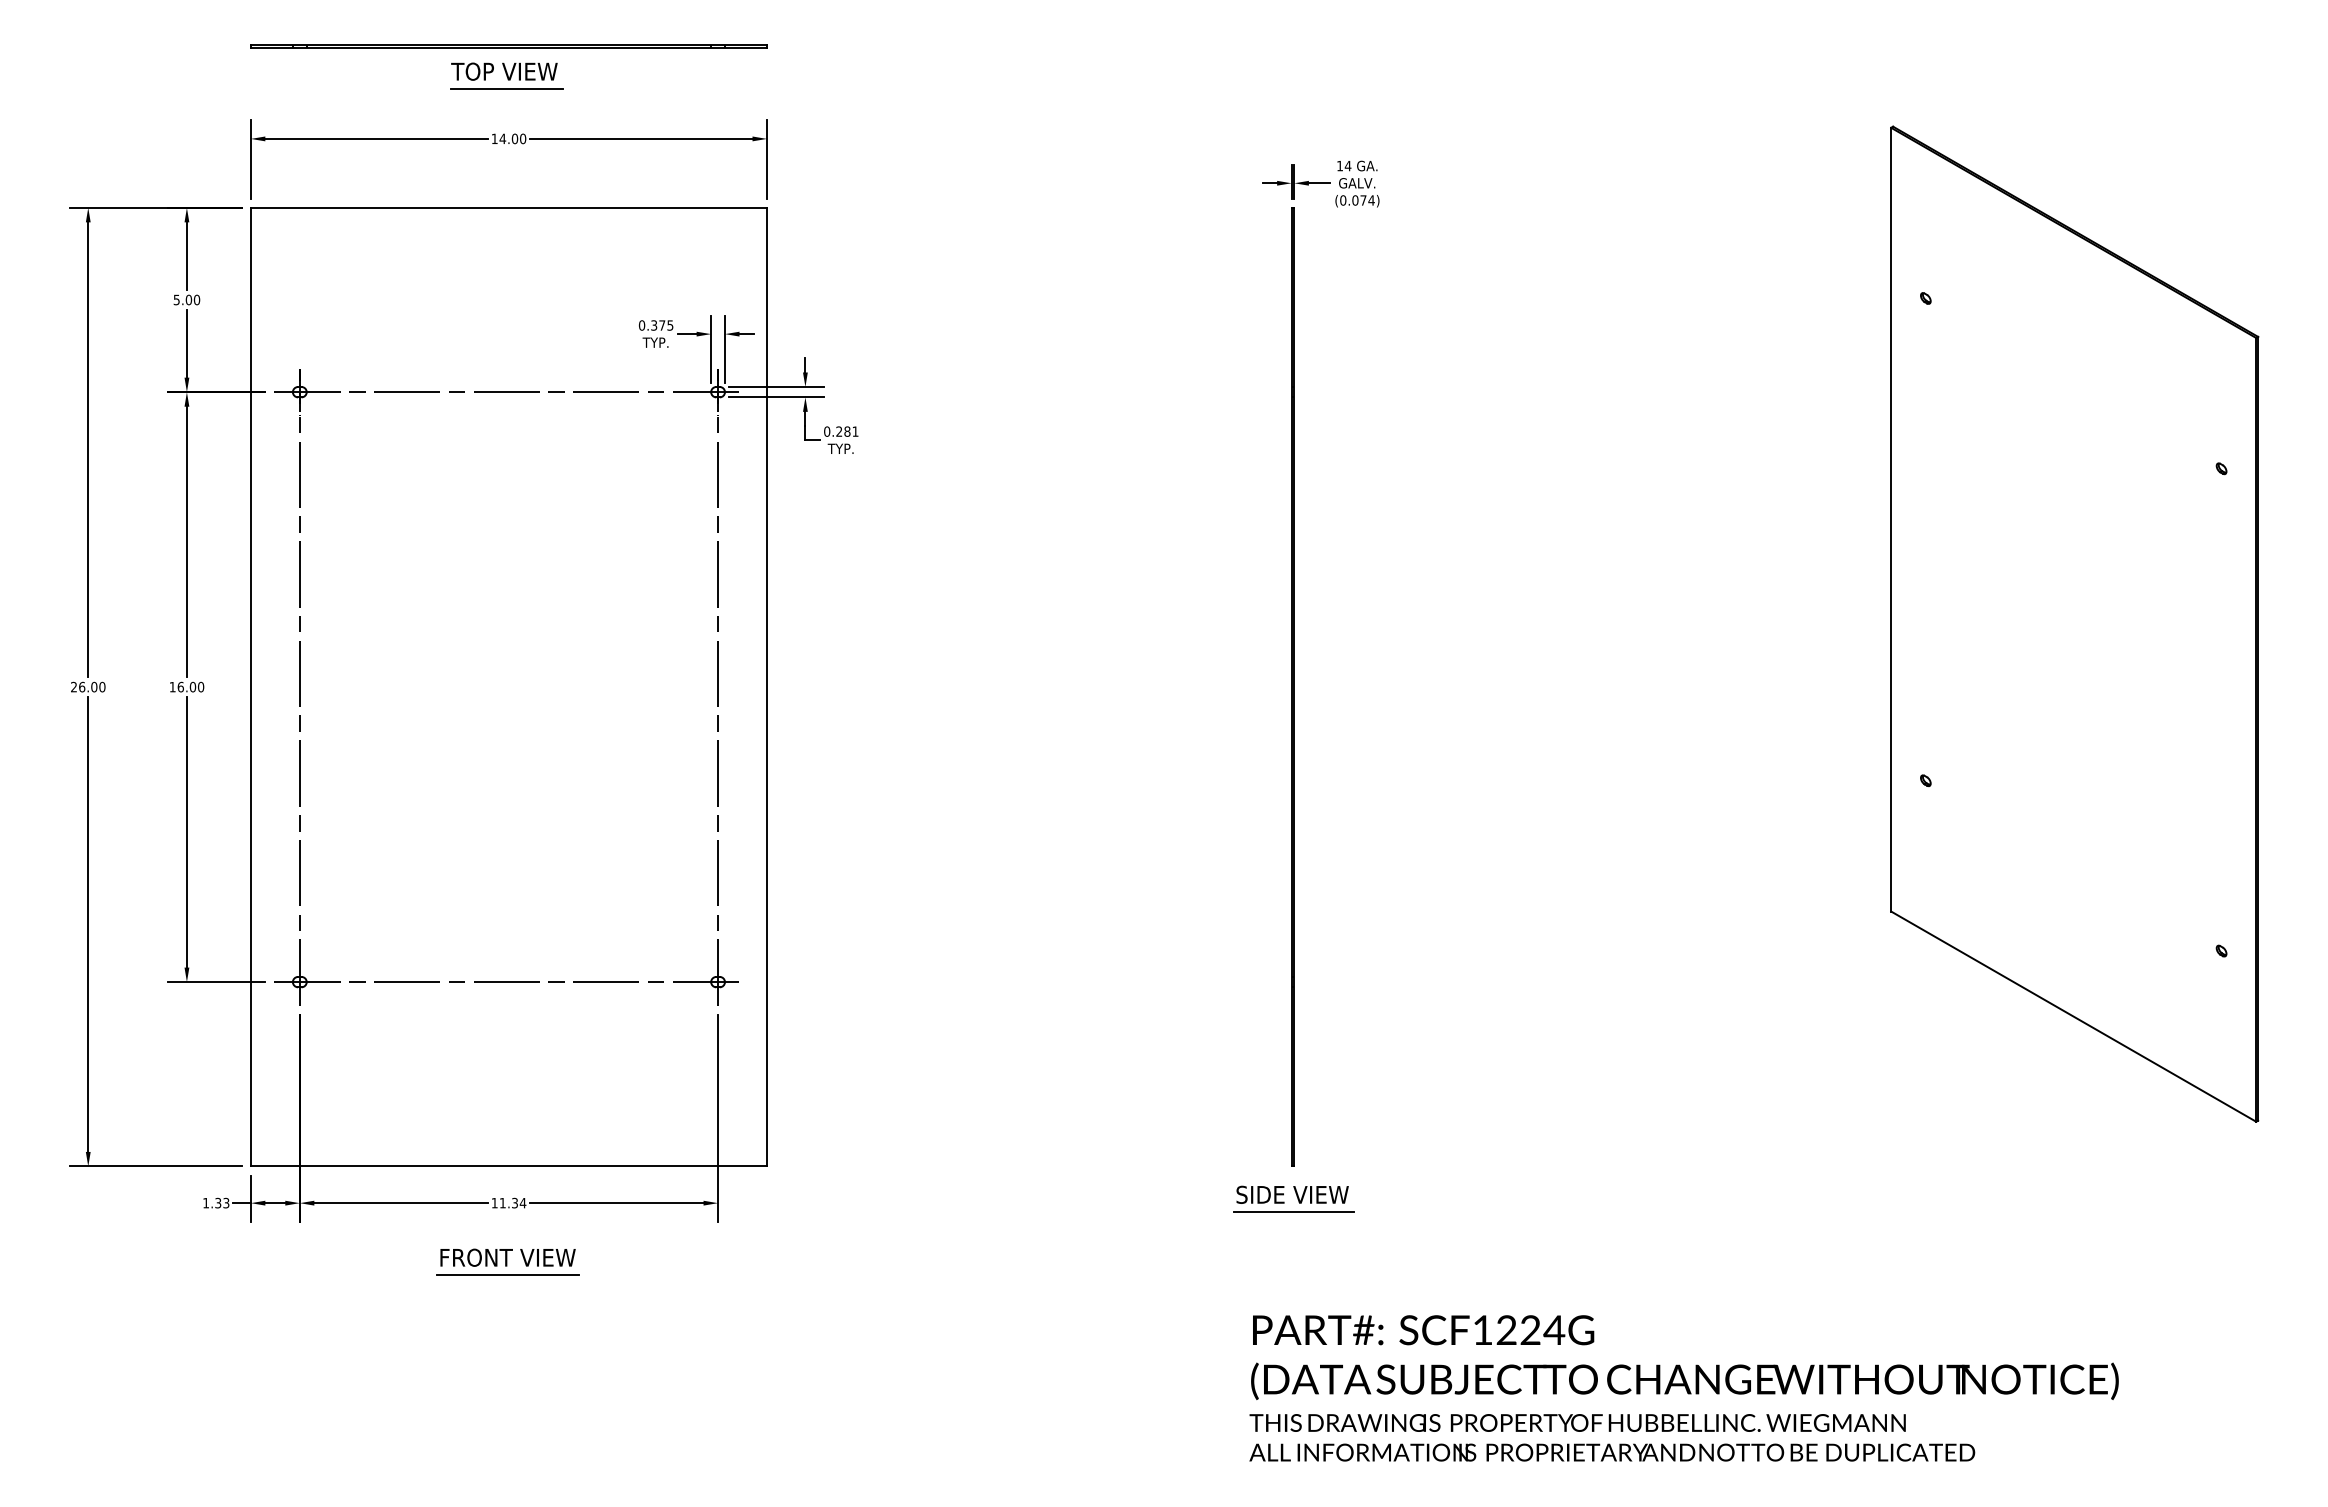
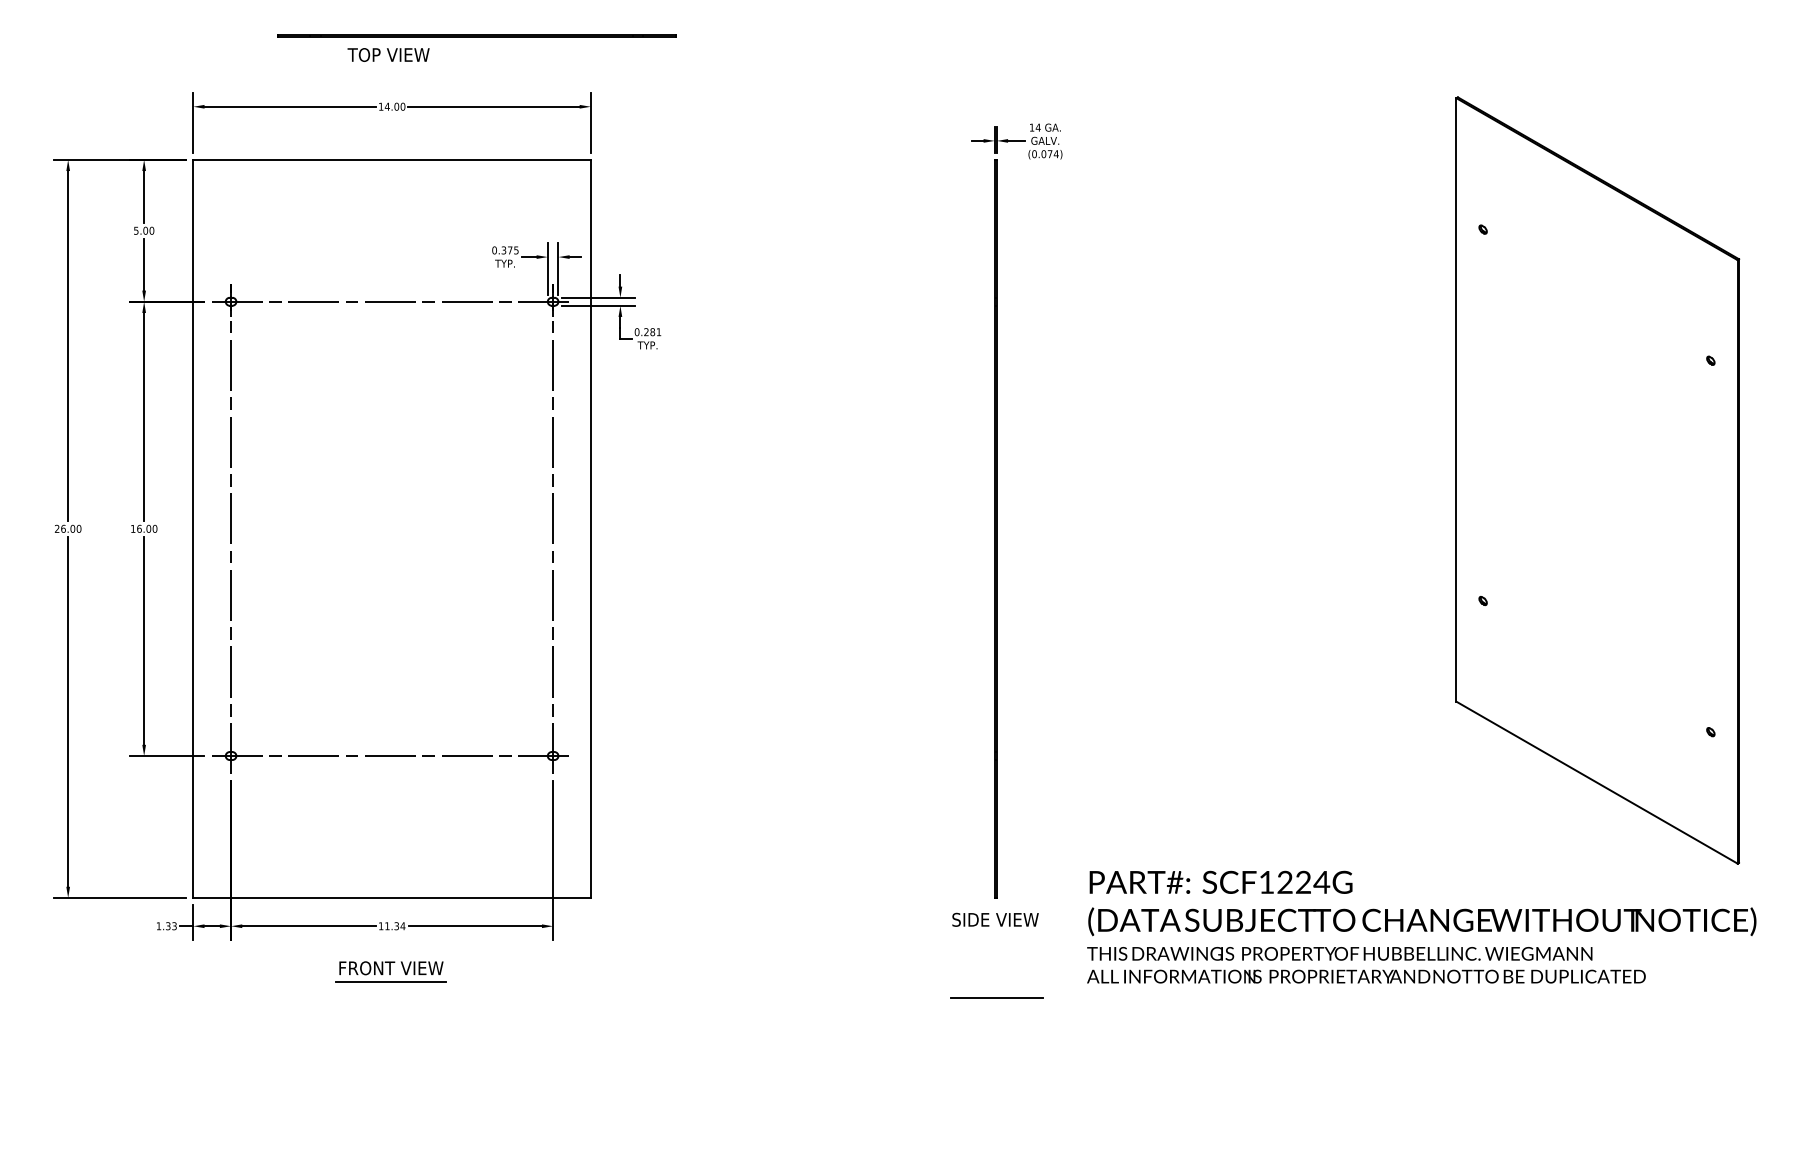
line: (508, 45) -> (476, 34), moved
line: (506, 89) -> (390, 68), removed
line: (1293, 1211) -> (996, 997), moved
text: (1683, 1388) -> (1421, 927), moved

